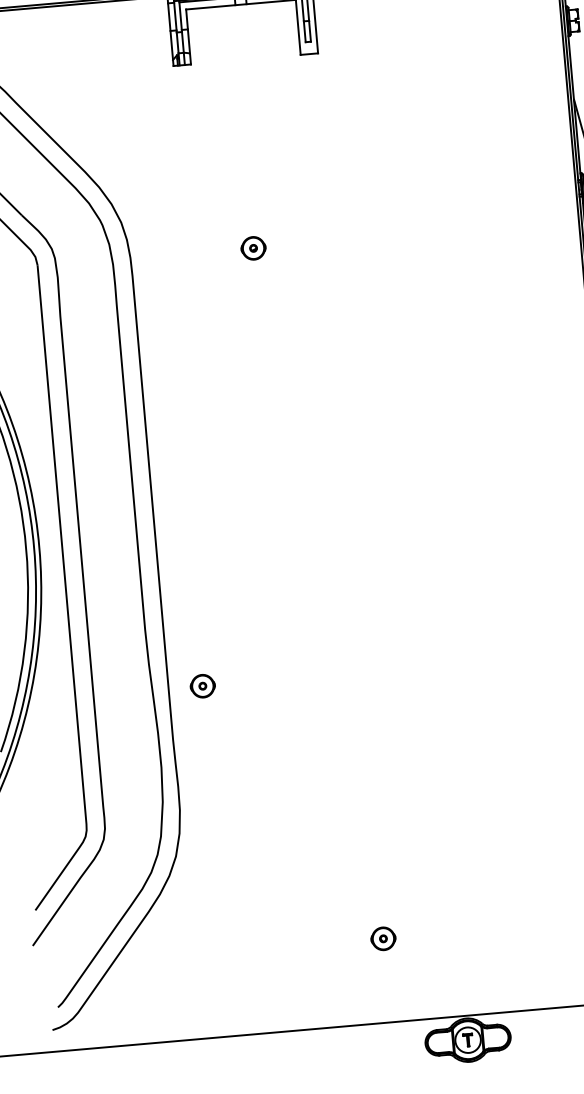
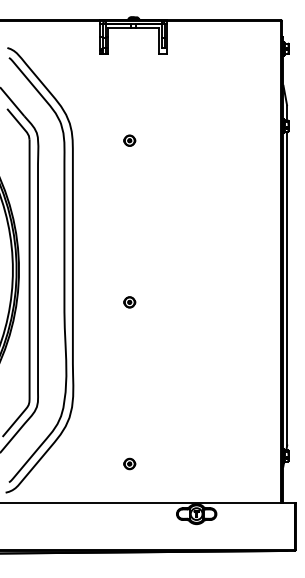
part: (202, 686) -> (129, 302), moved
part: (382, 937) -> (129, 463), moved

